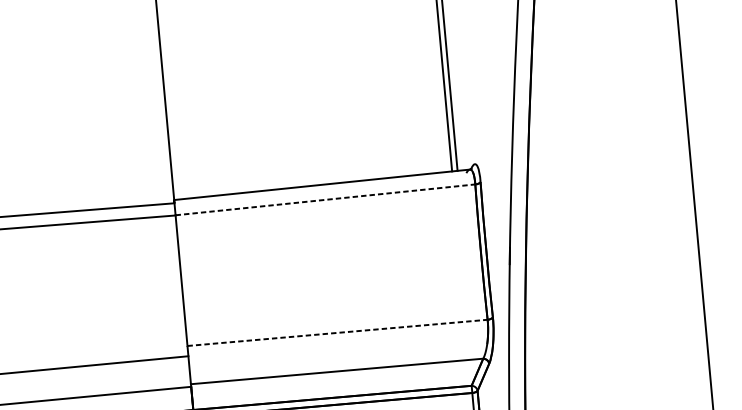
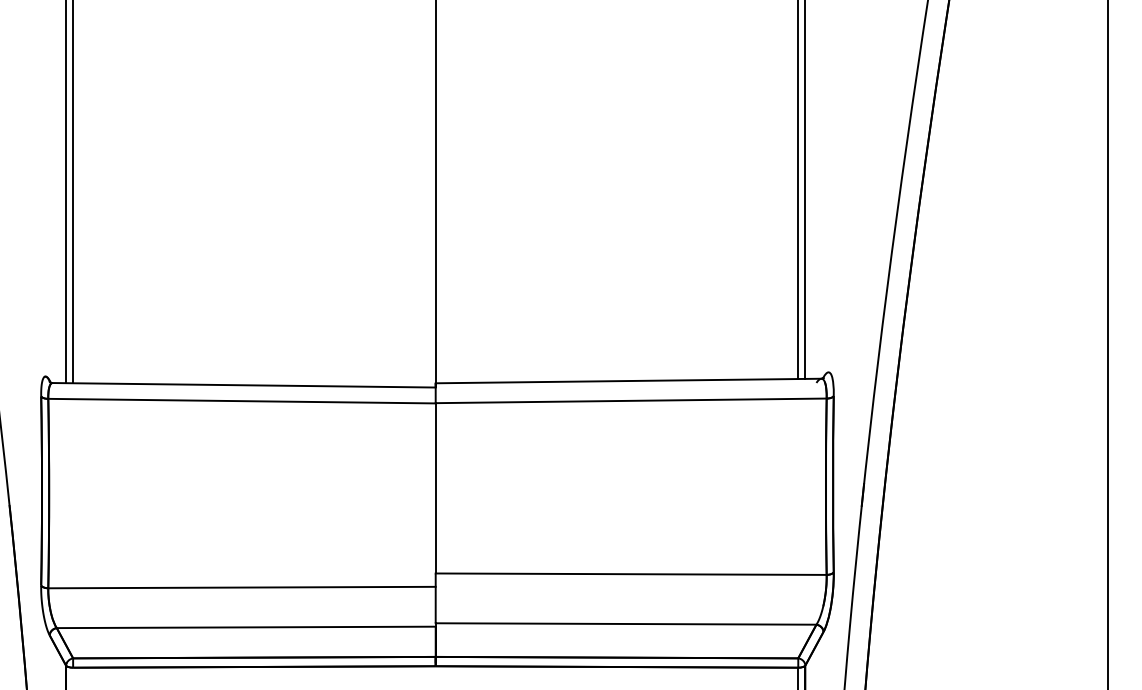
line: (325, 199) -> (631, 400), dashed -> solid
line: (337, 333) -> (631, 574), dashed -> solid

